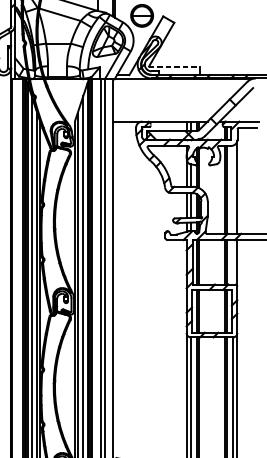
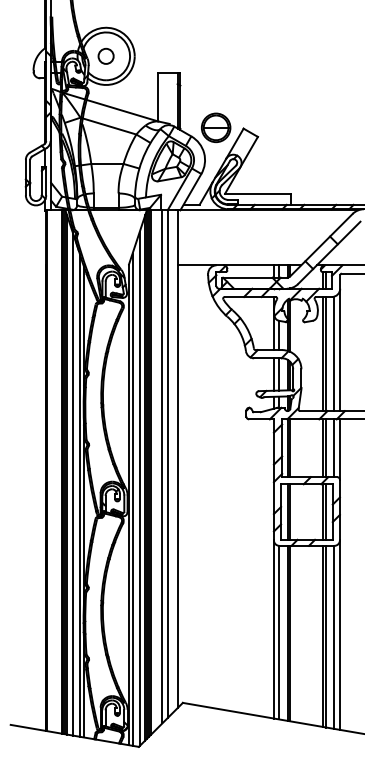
line: (174, 66) -> (258, 193), dashed -> solid
line: (233, 189) -> (334, 353), added
line: (233, 262) -> (334, 448), added

